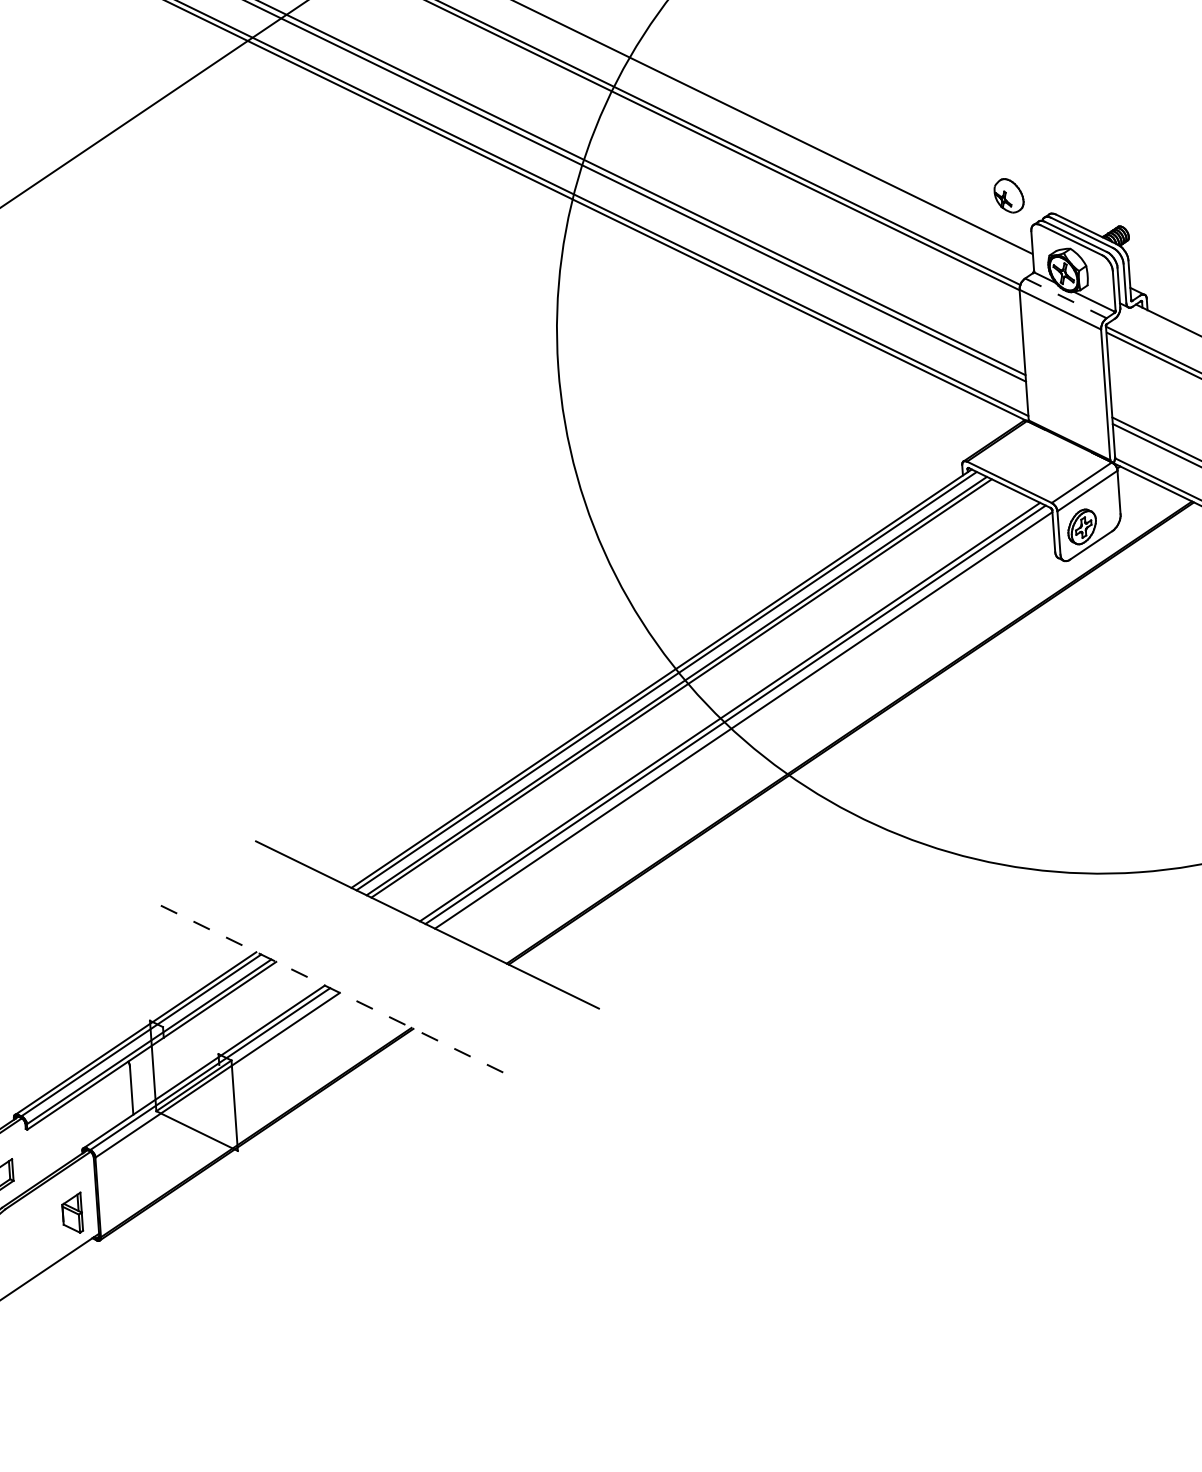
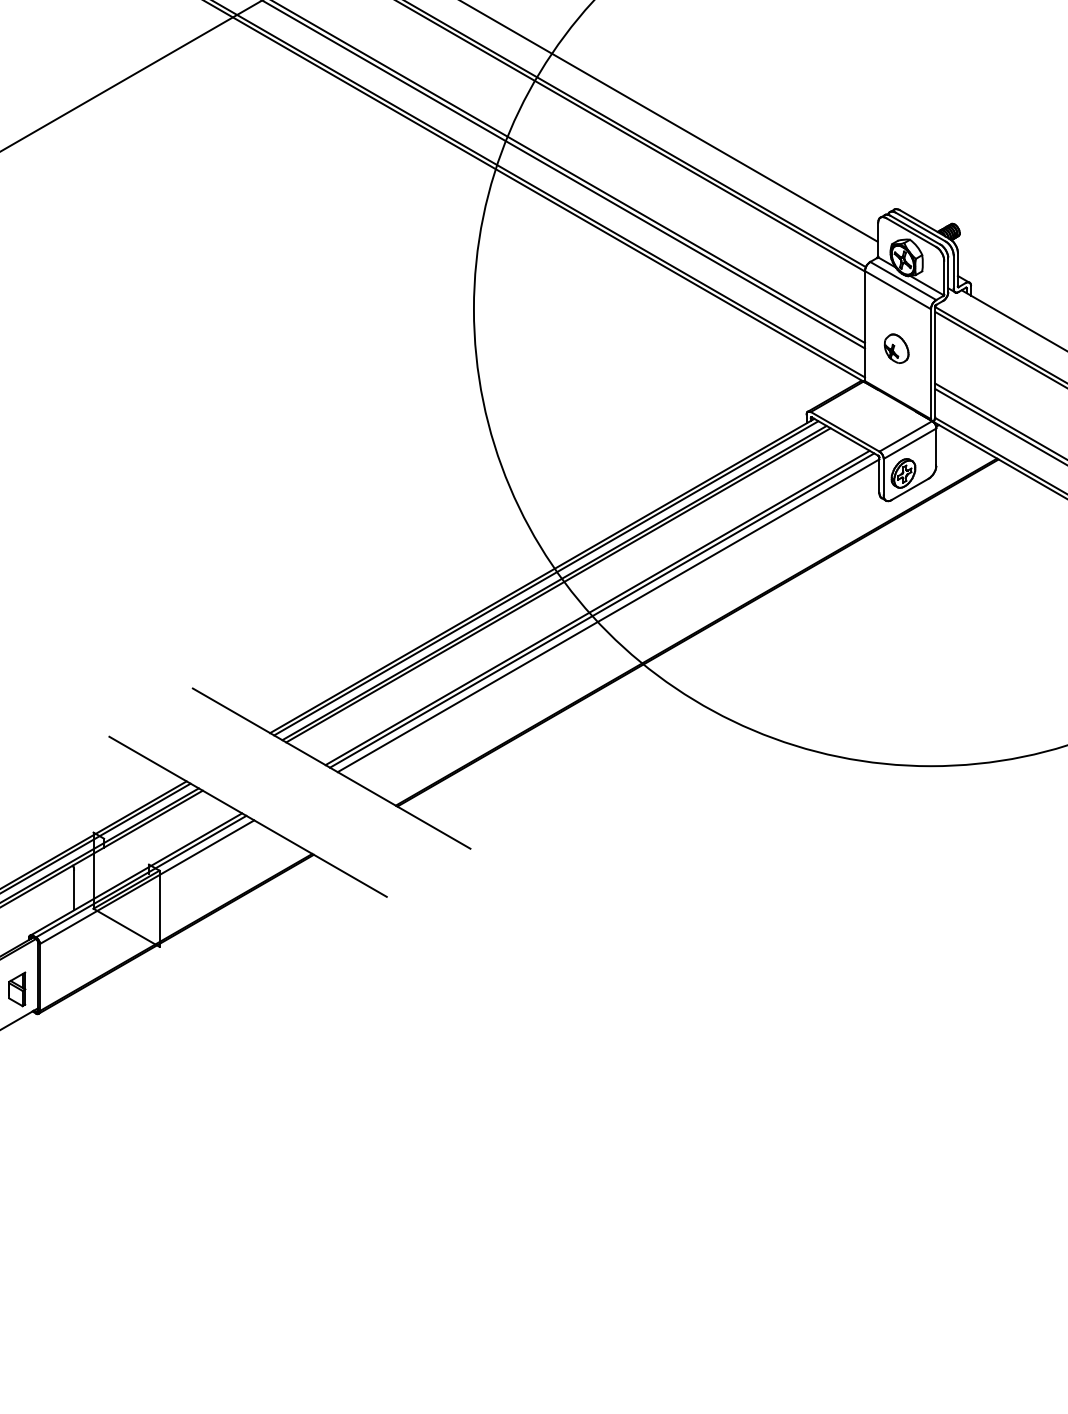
part: (1008, 195) -> (896, 348), moved
line: (1066, 298) -> (903, 281), dashed -> solid
line: (332, 989) -> (248, 817), dashed -> solid

